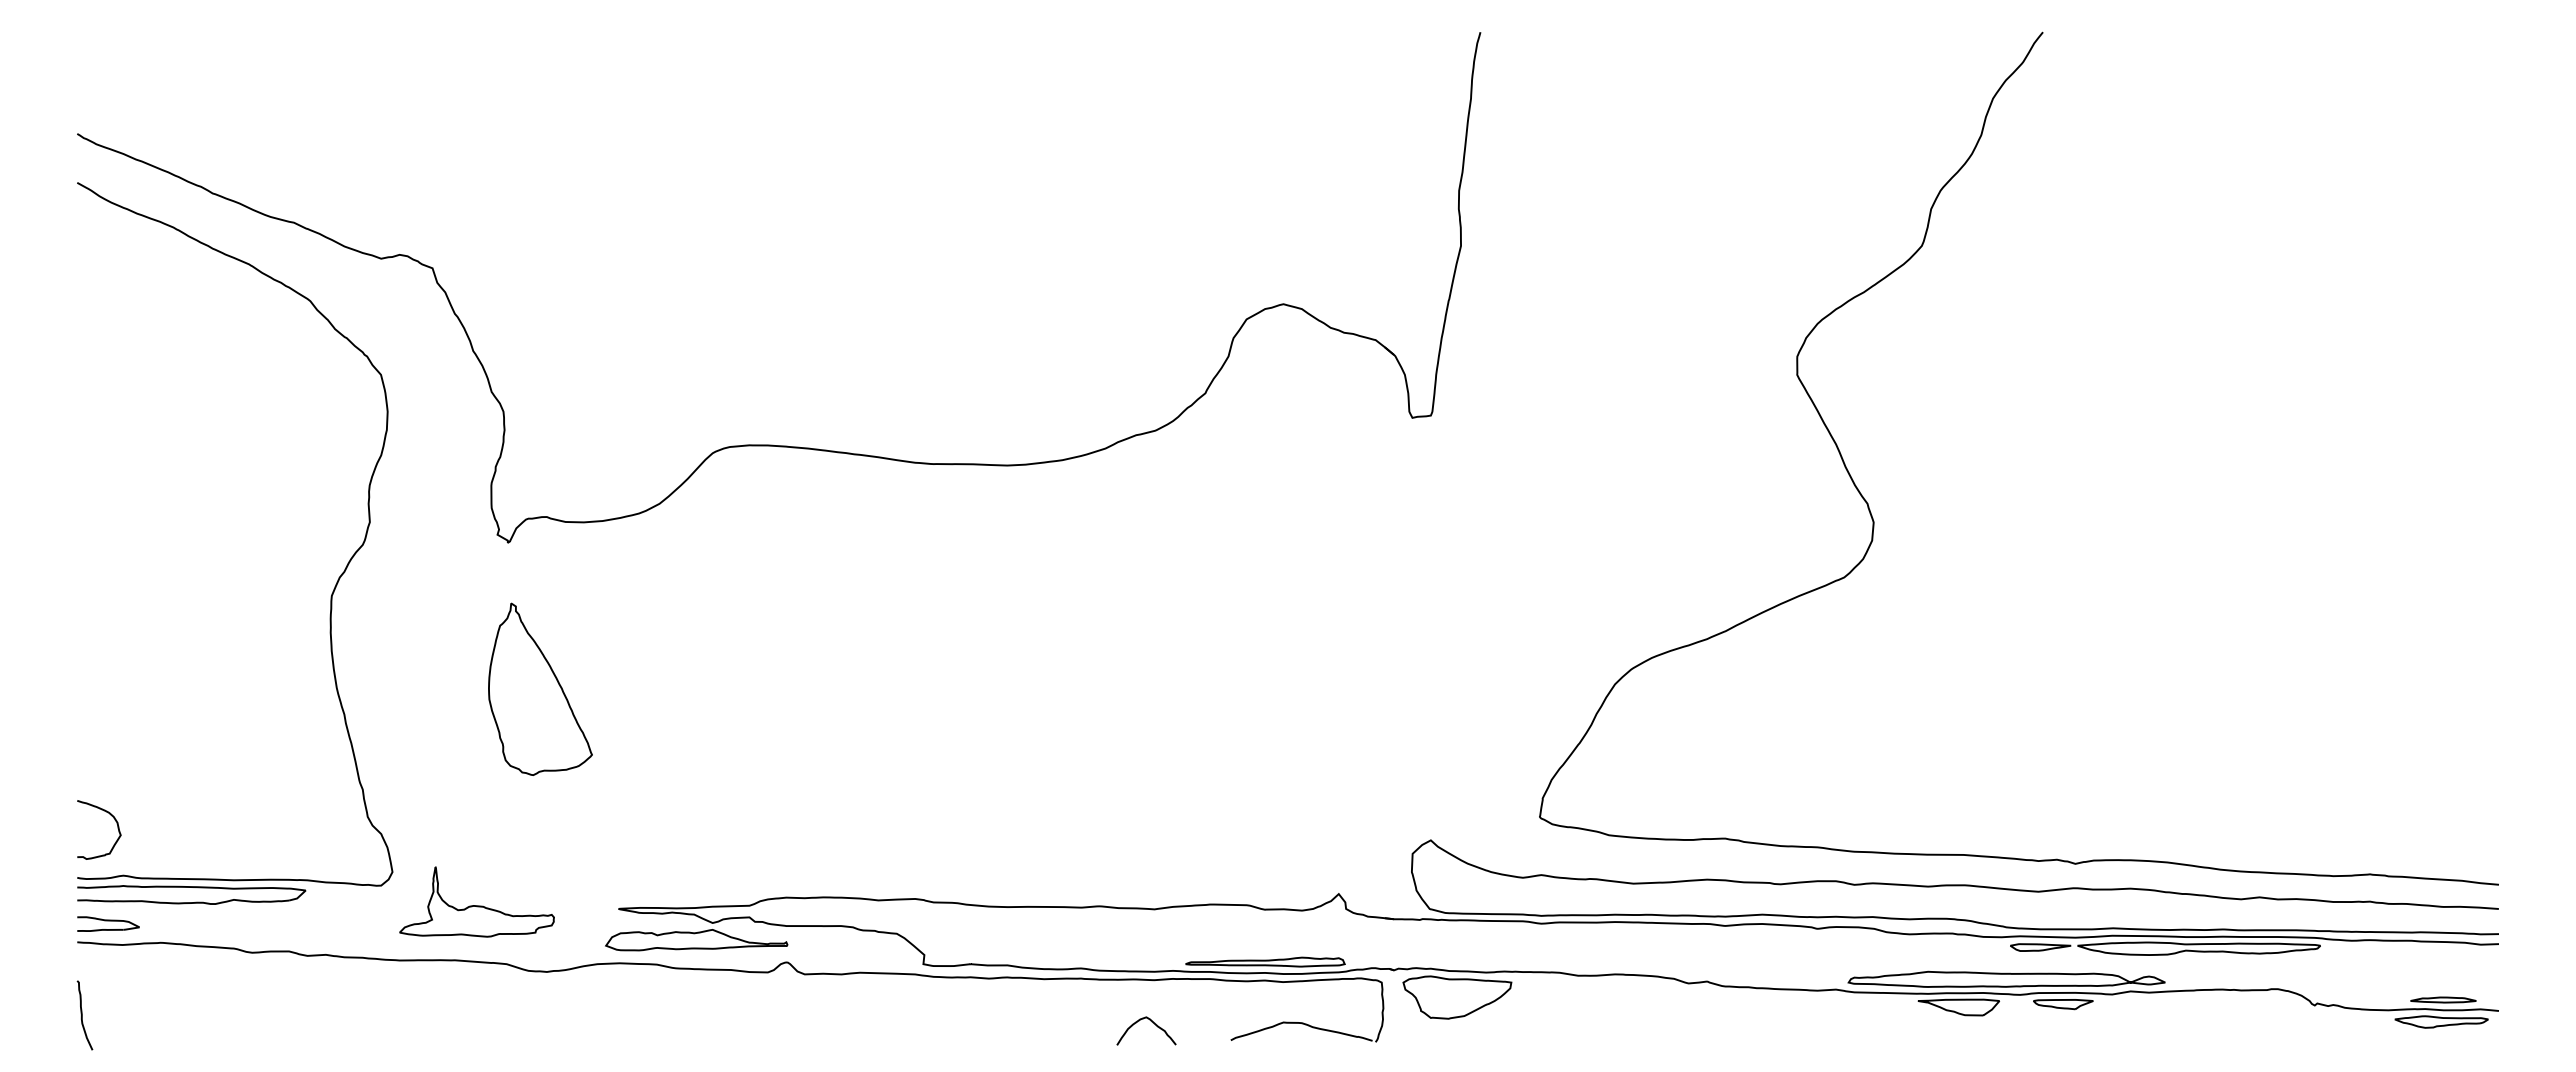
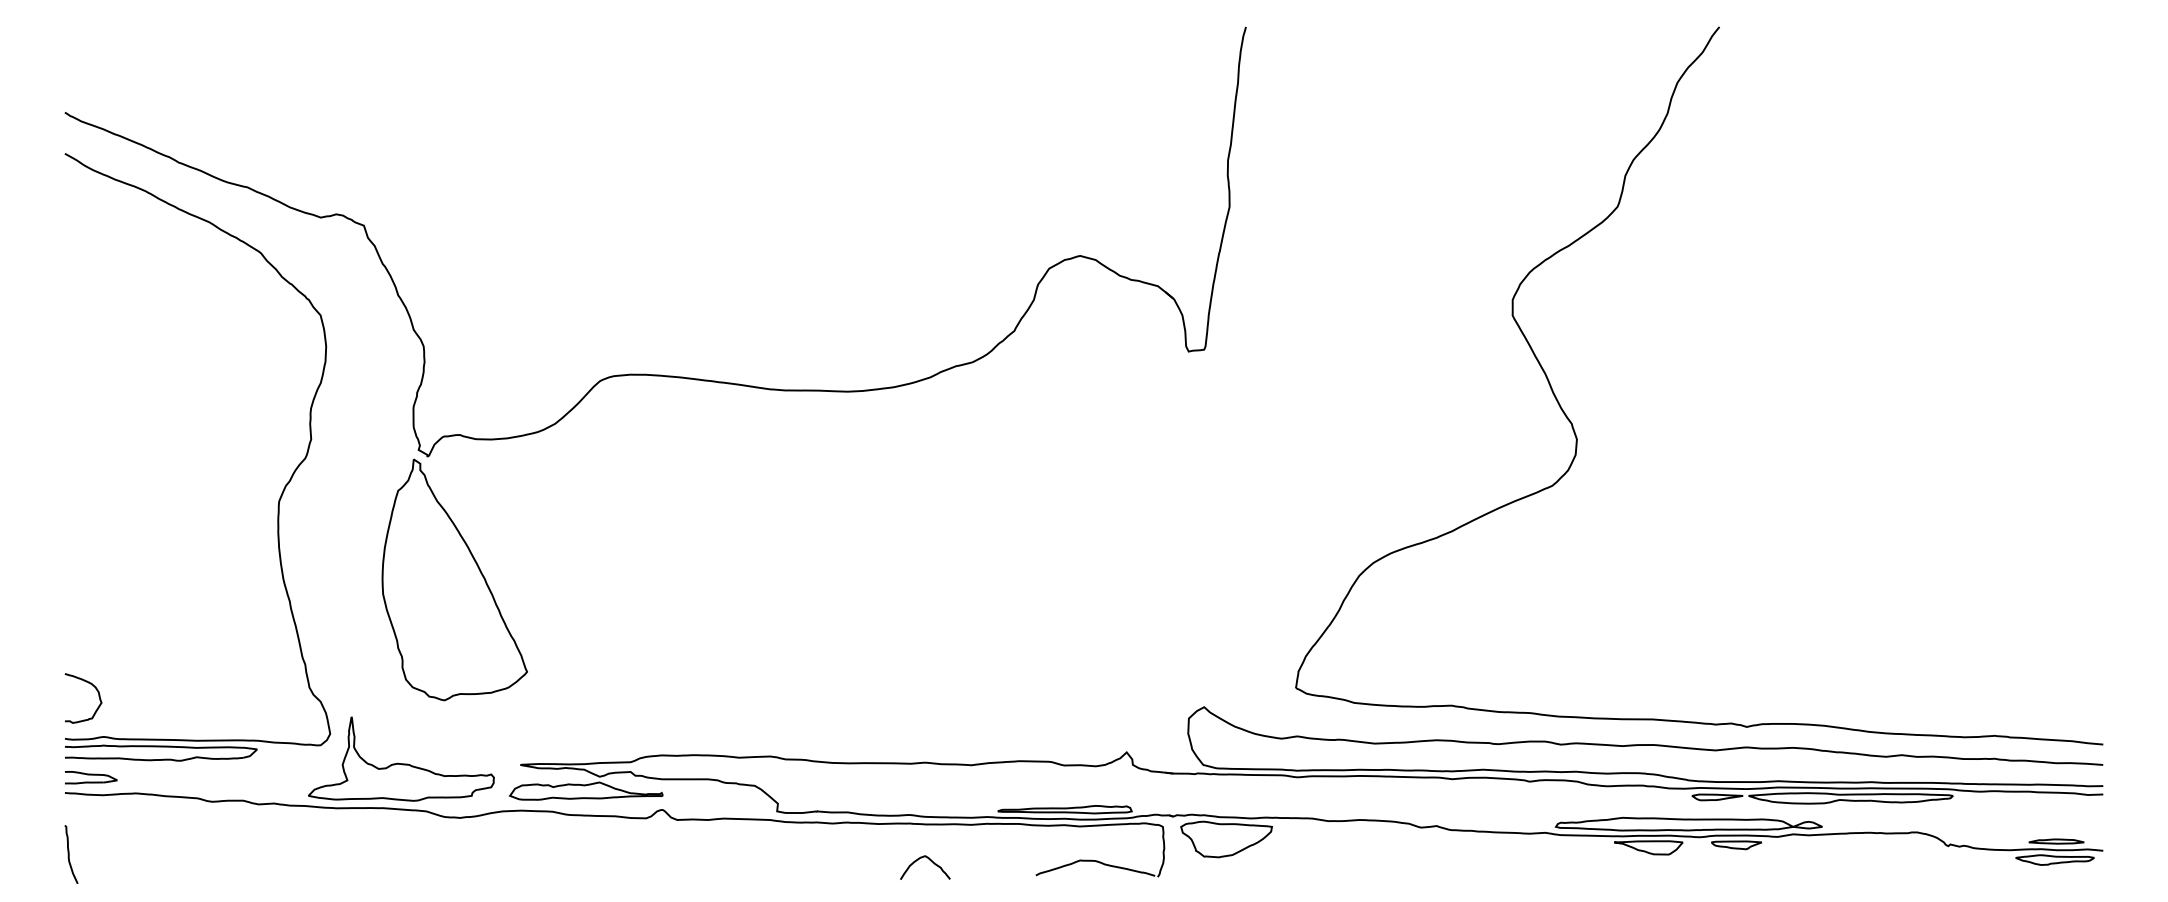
part: (540, 689) -> (454, 580), size x1.67
part: (476, 901) -> (400, 758), size x1.43
curve: (1151, 1022) -> (929, 860), moved

